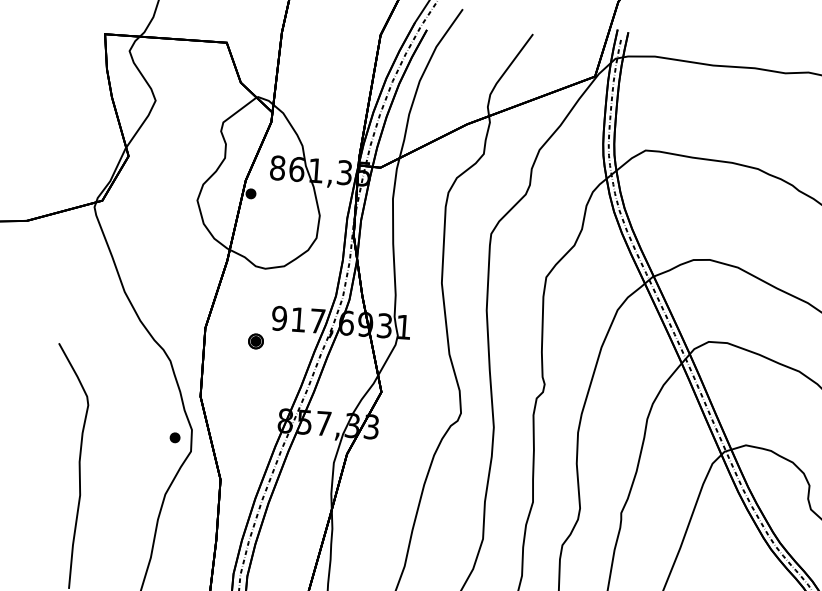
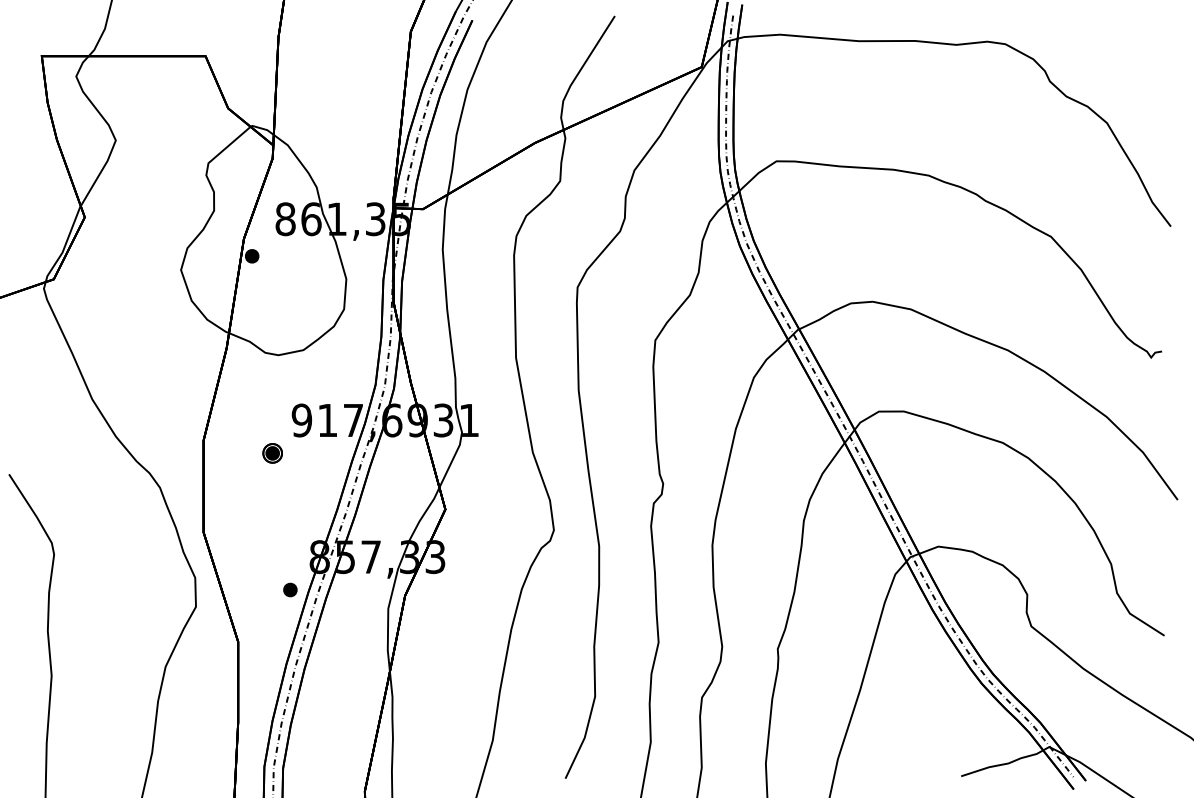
part: (175, 437) -> (290, 589), moved

